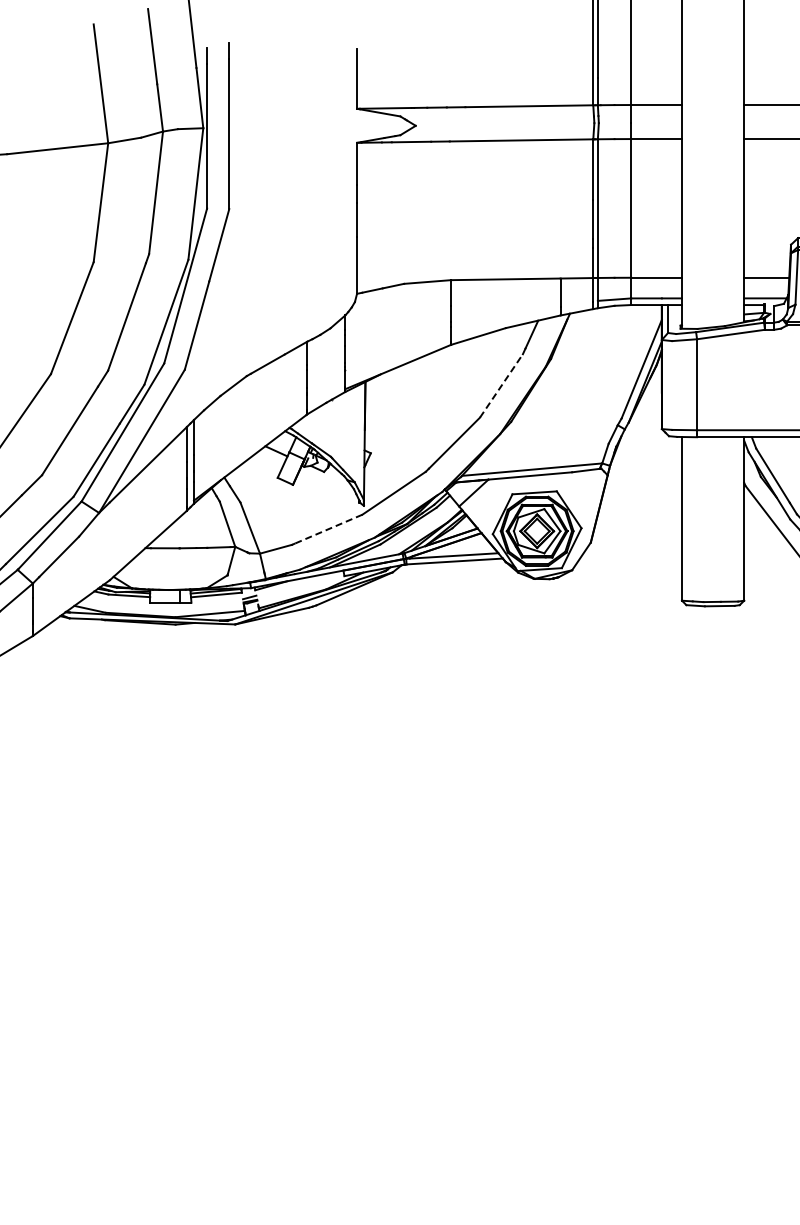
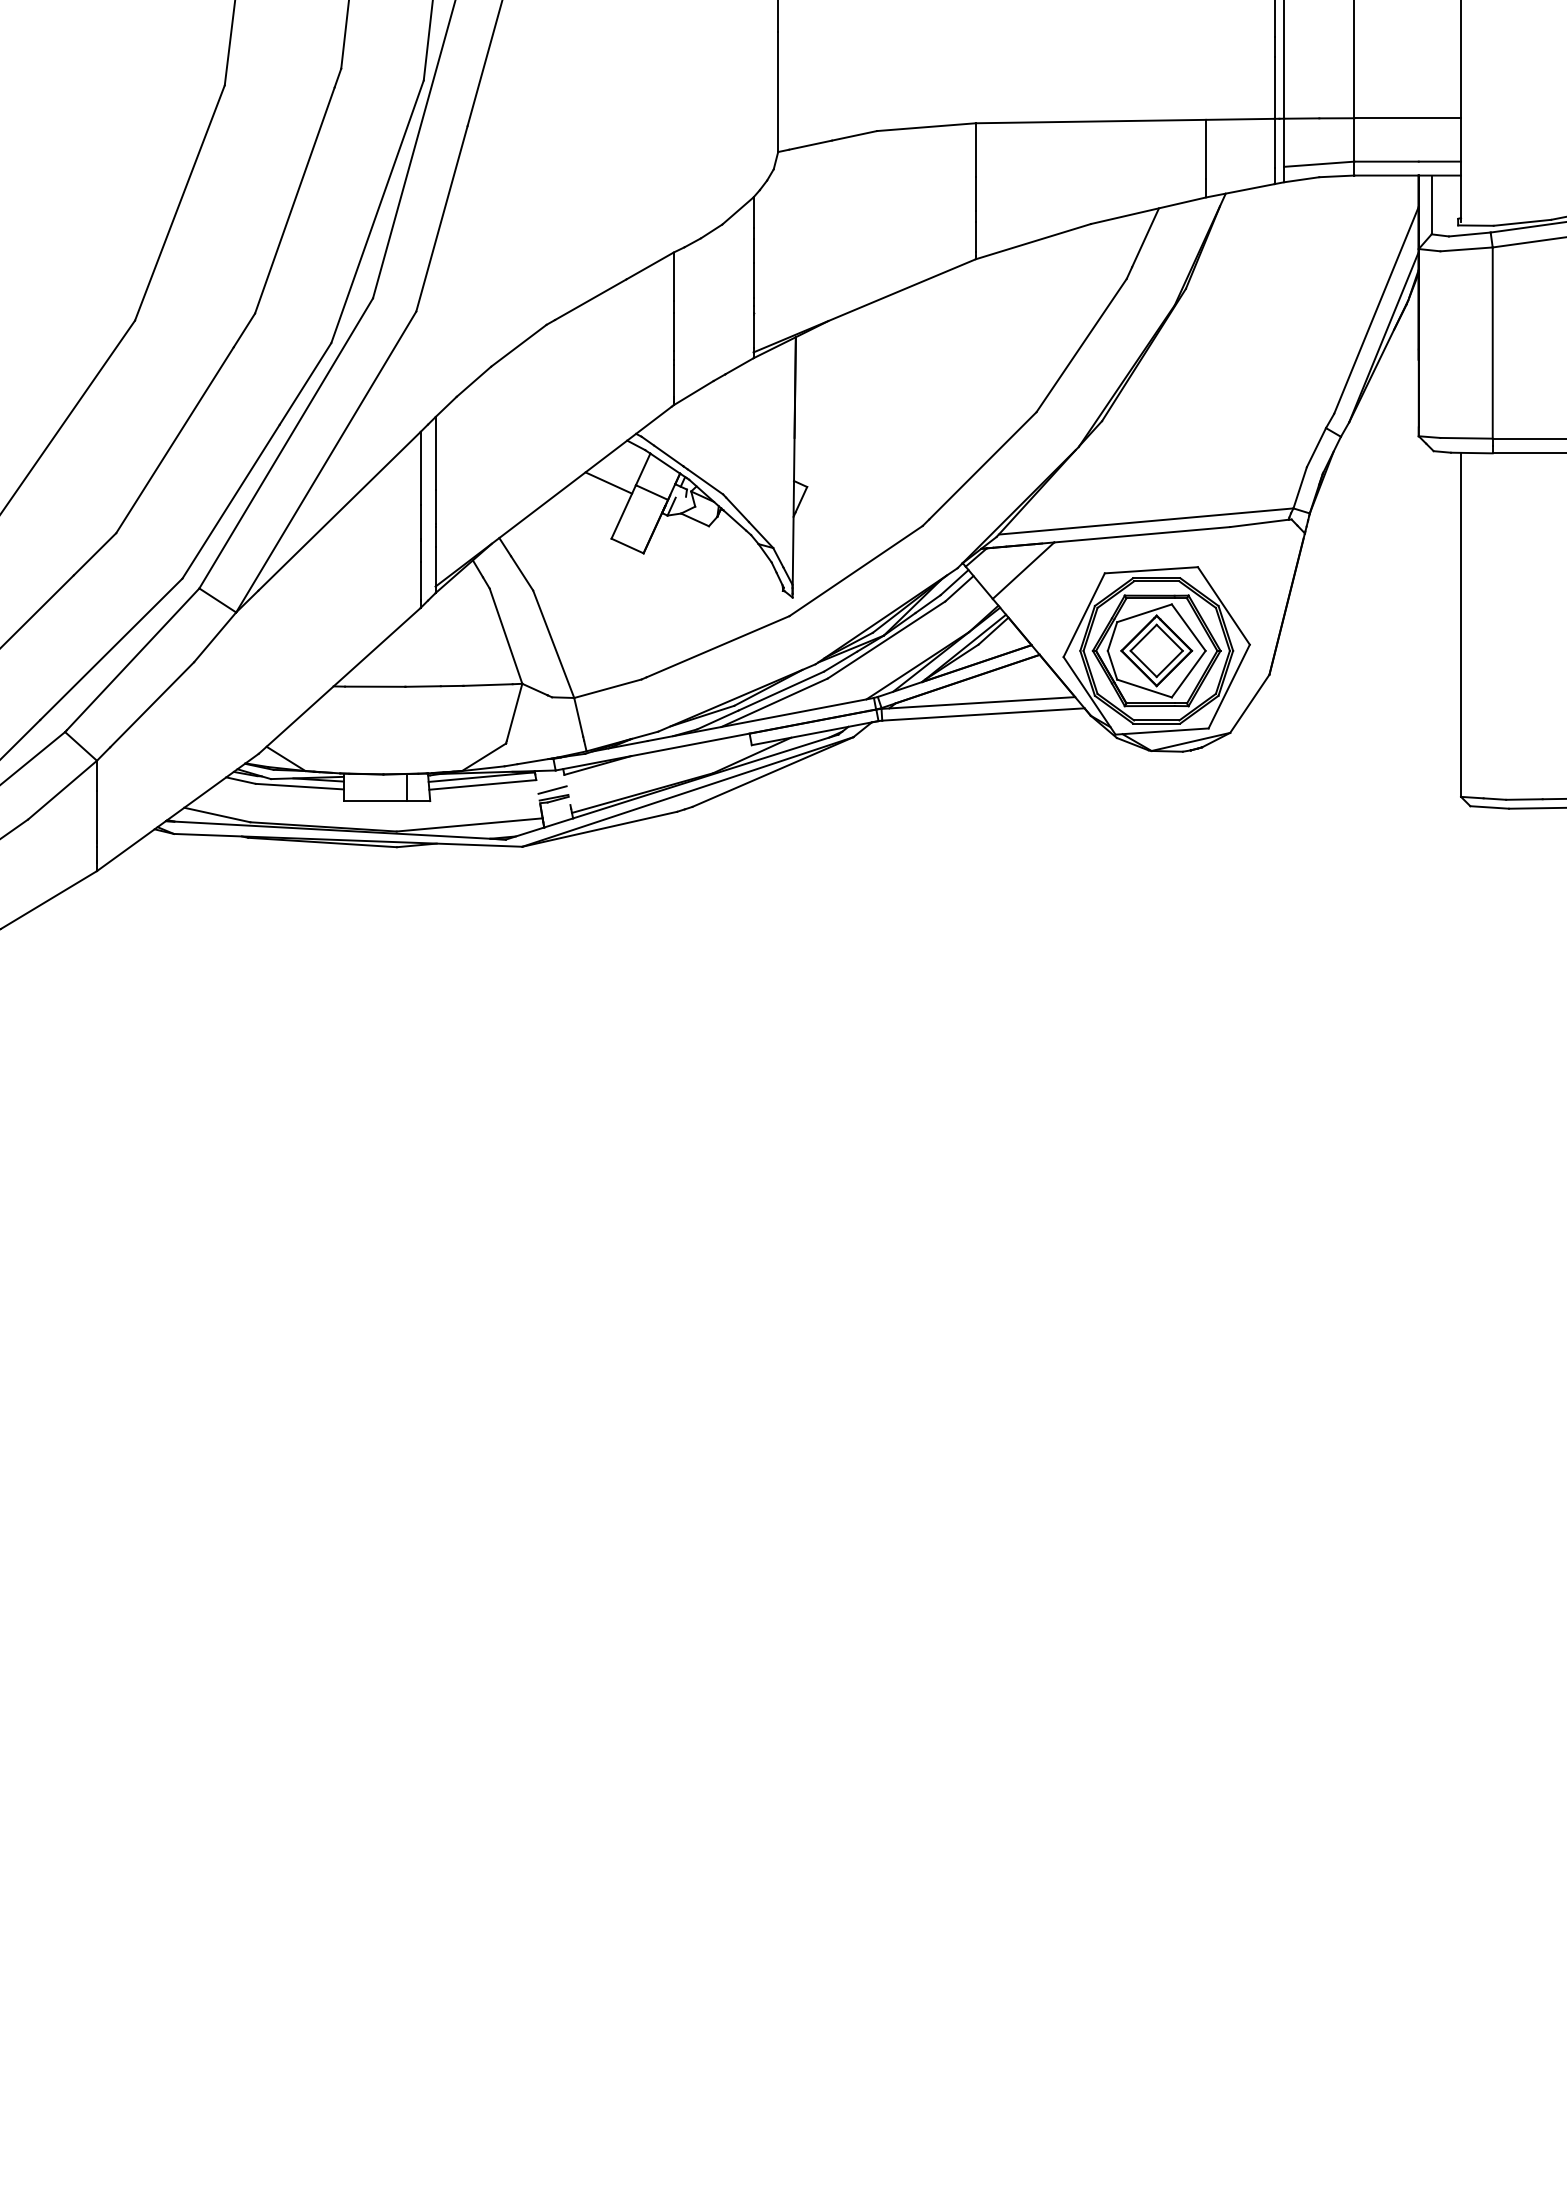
line: (501, 385) -> (1081, 344), dashed -> solid
line: (328, 529) -> (718, 647), dashed -> solid

